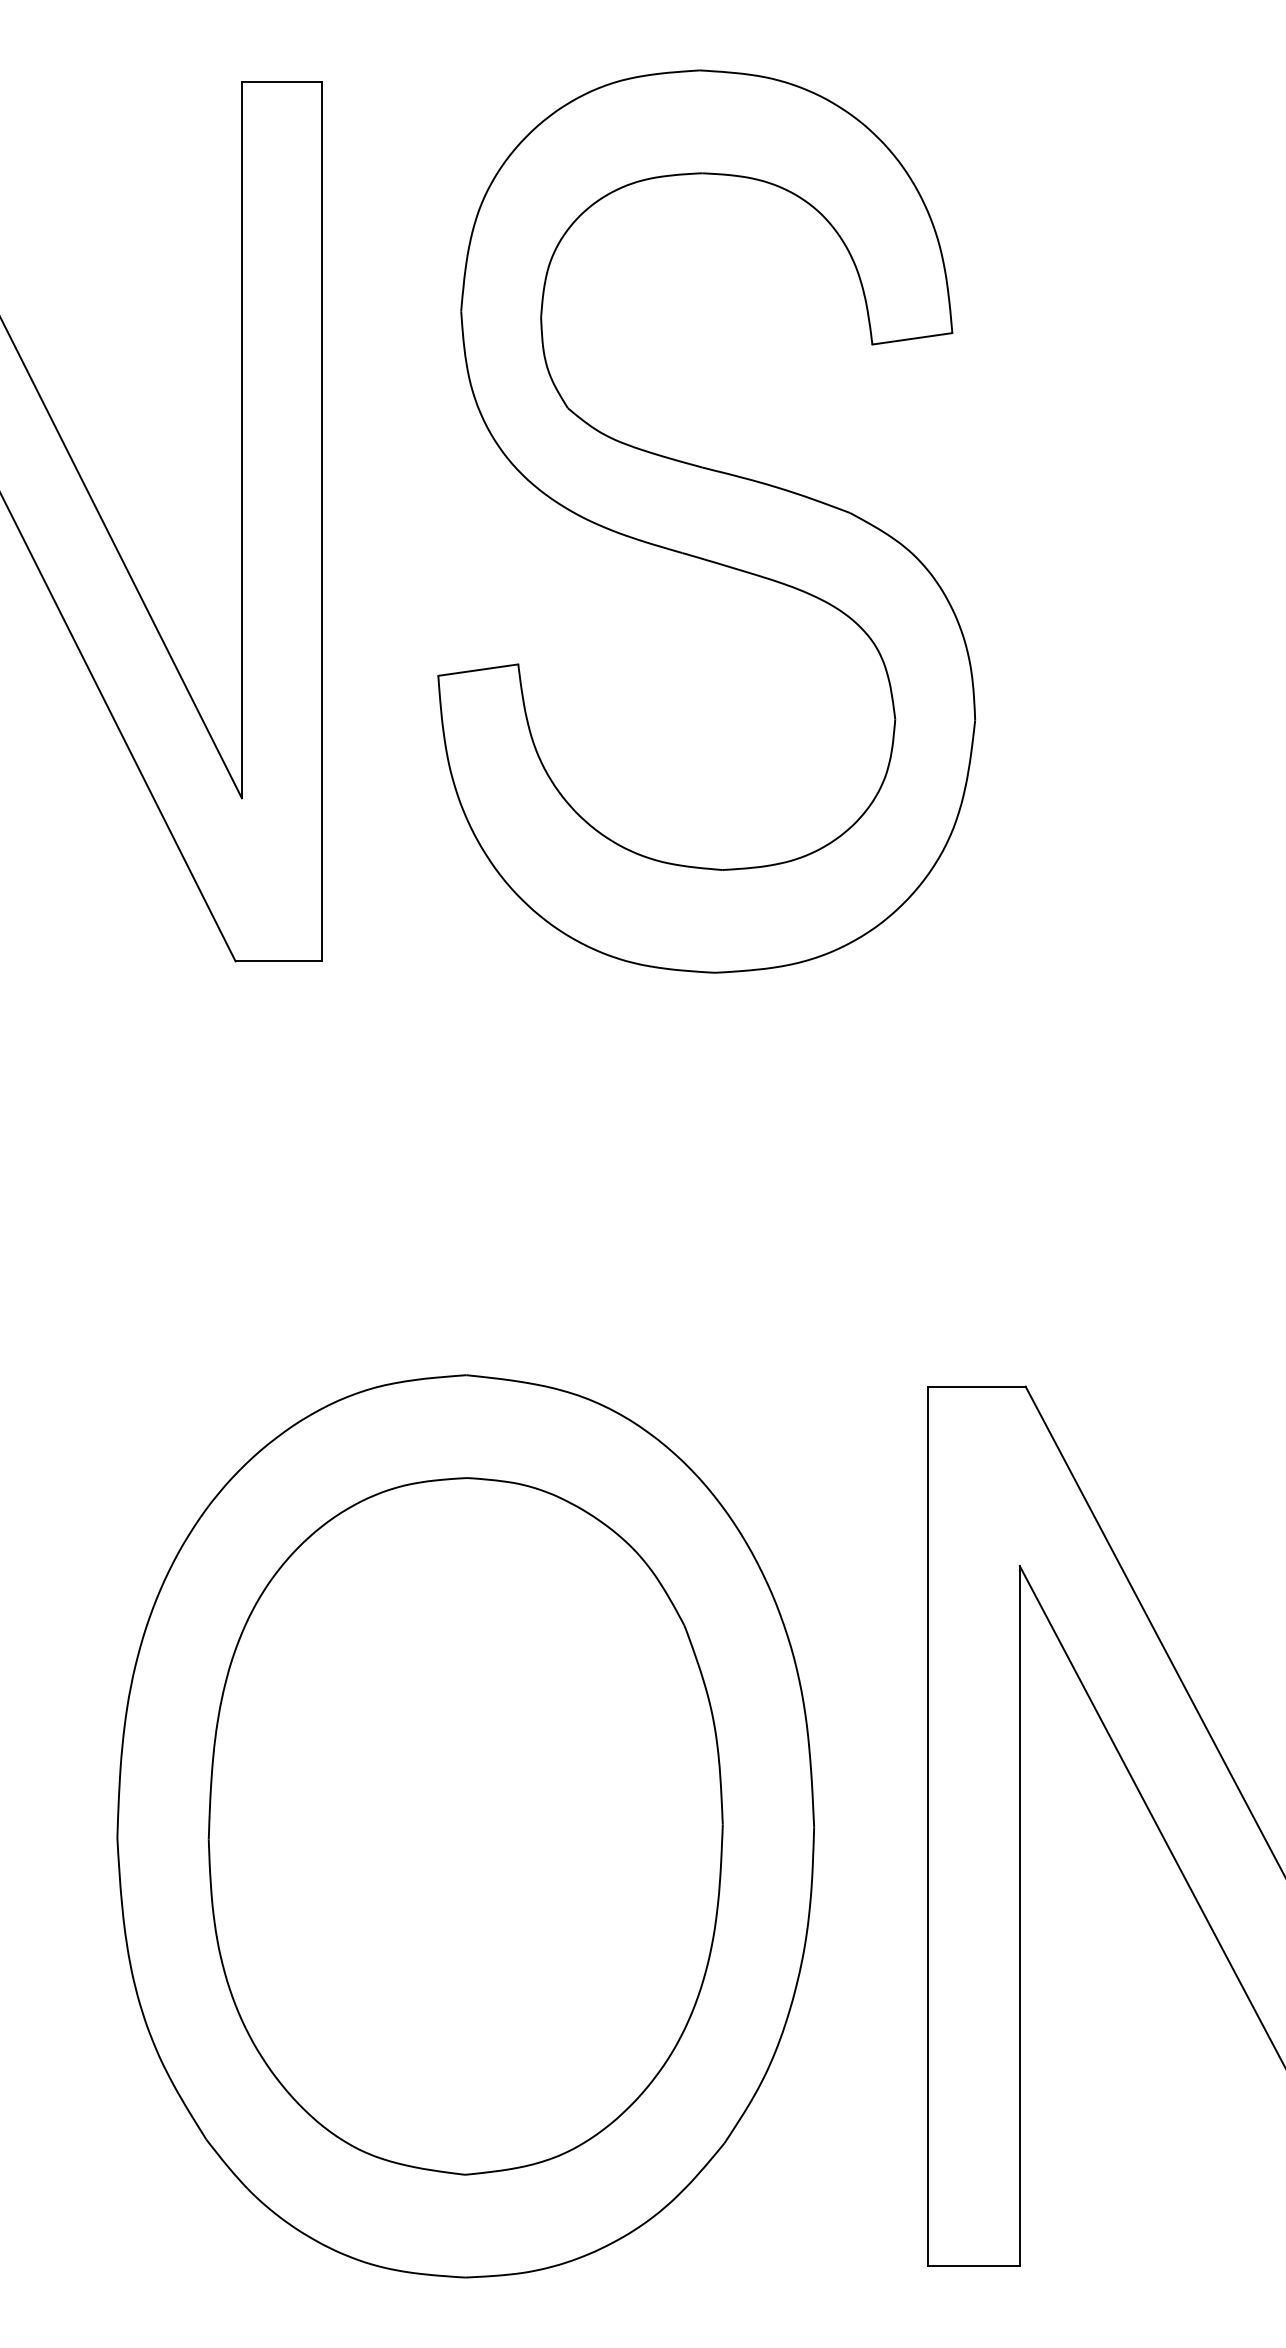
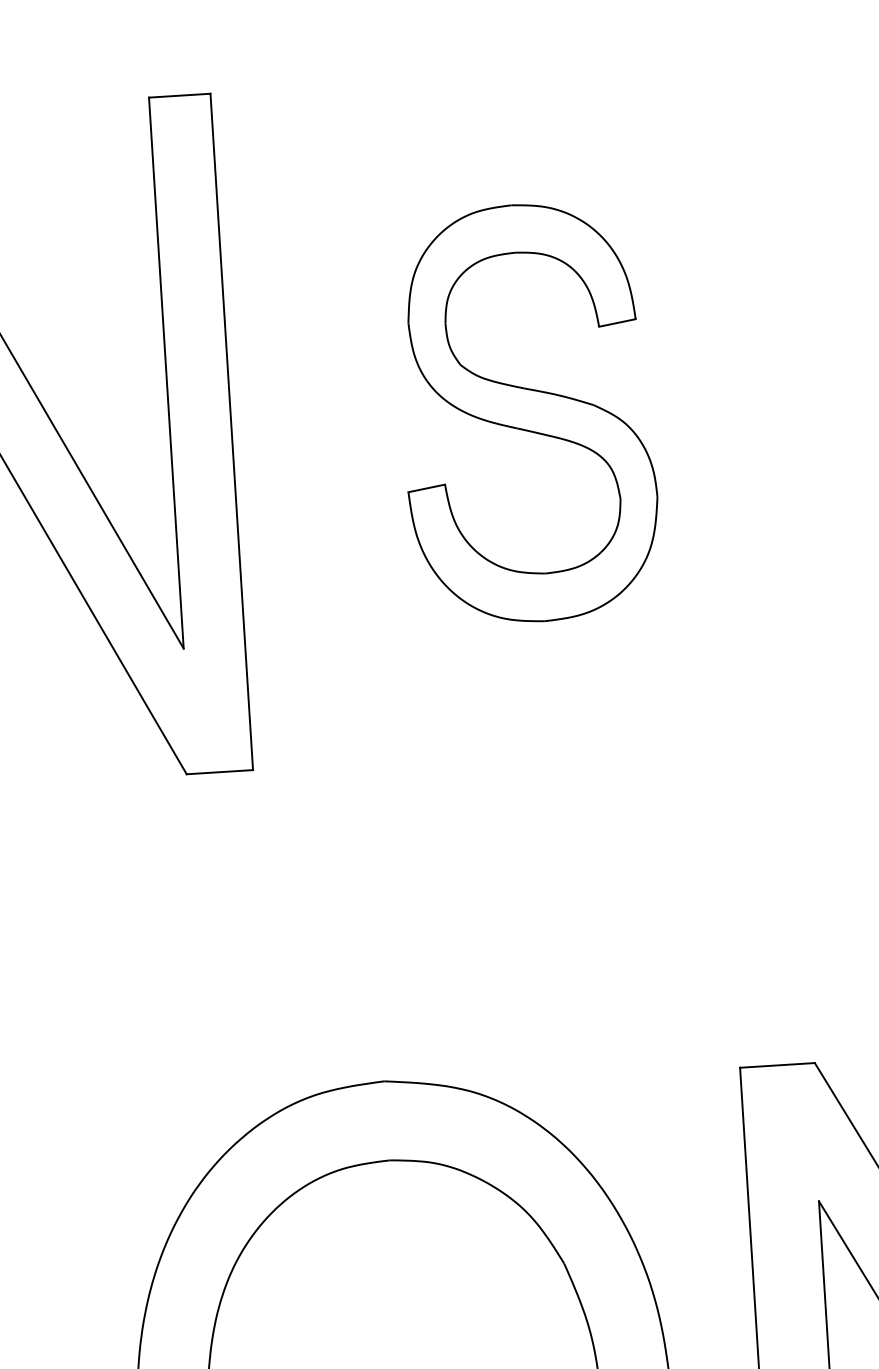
part: (706, 521) -> (527, 413), size x0.6

